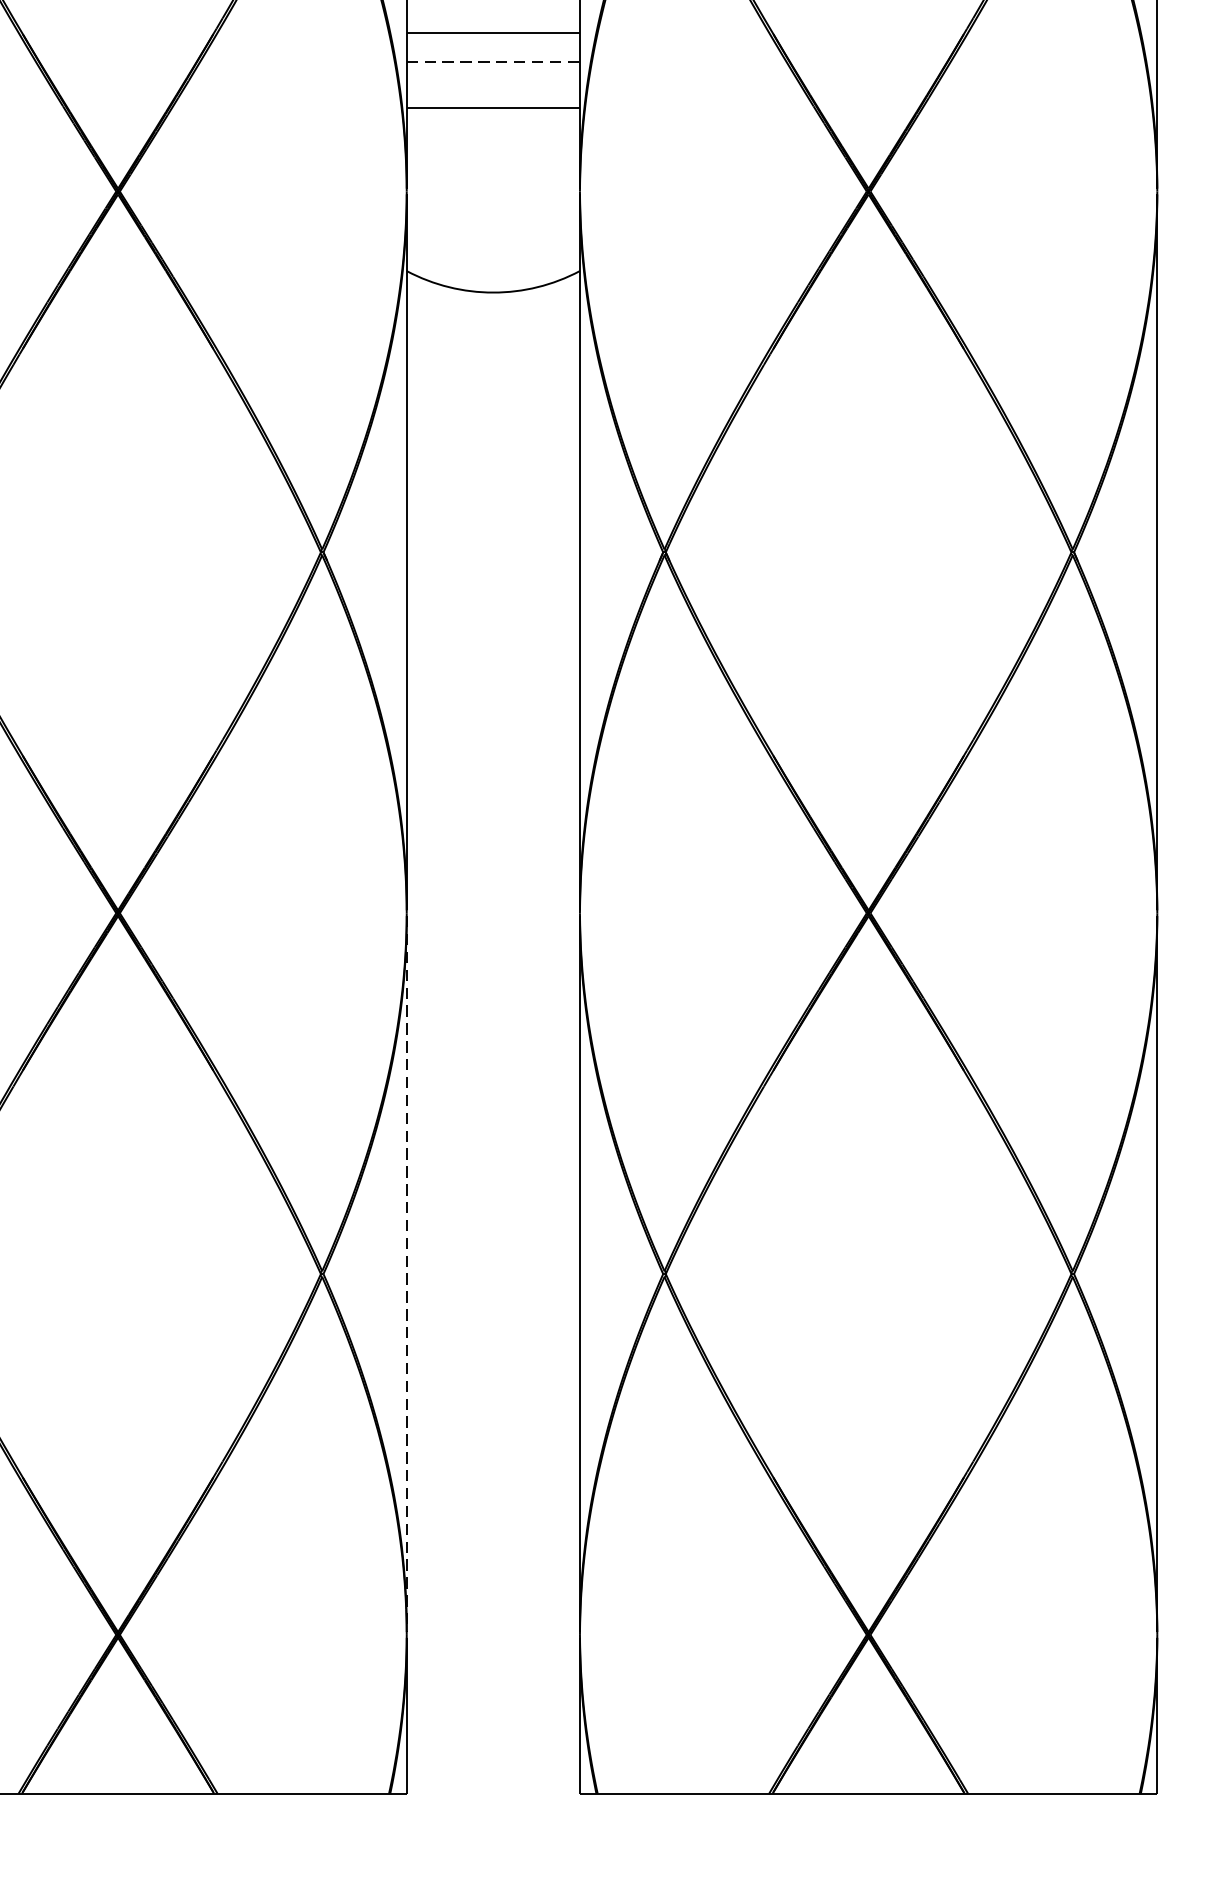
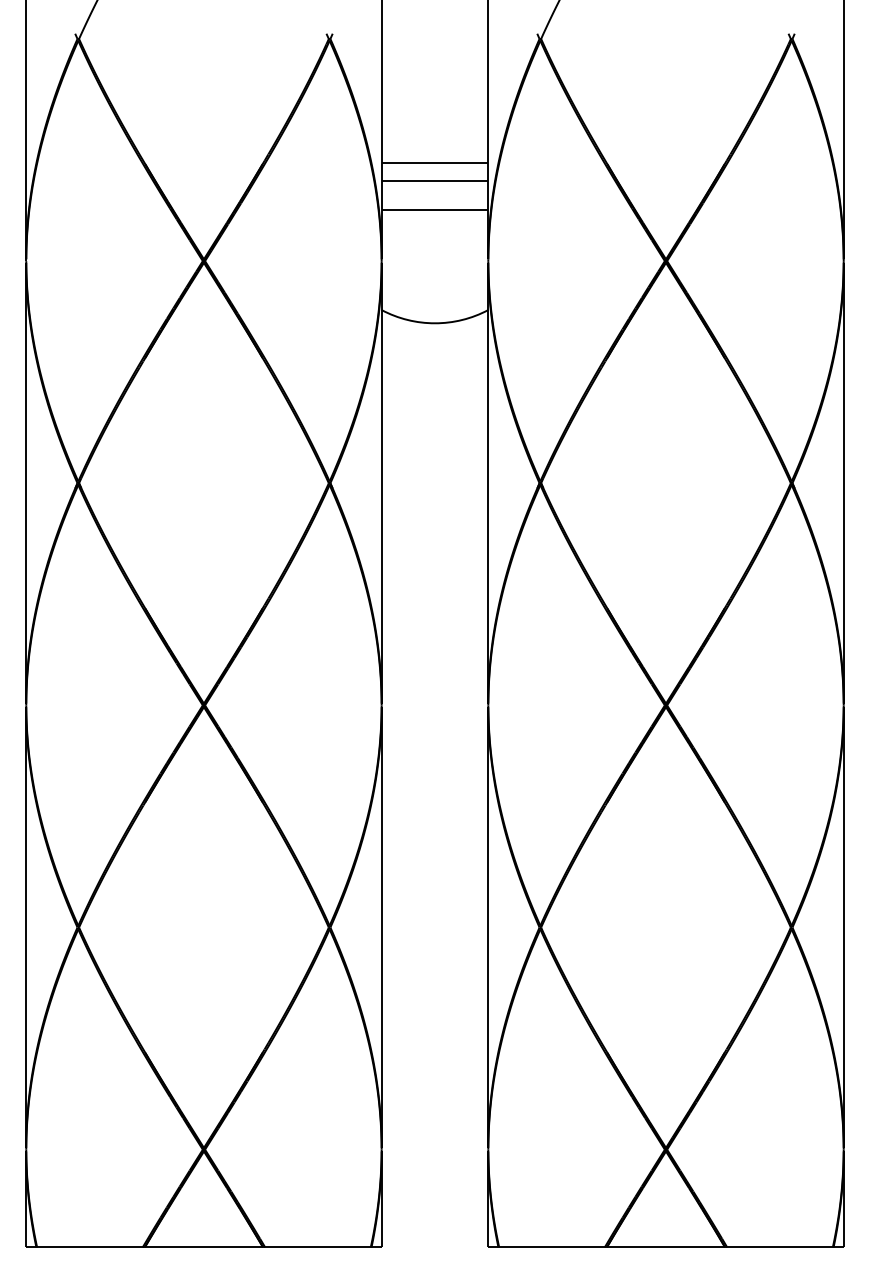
line: (494, 62) -> (435, 181), dashed -> solid
line: (406, 1275) -> (381, 928), dashed -> solid

